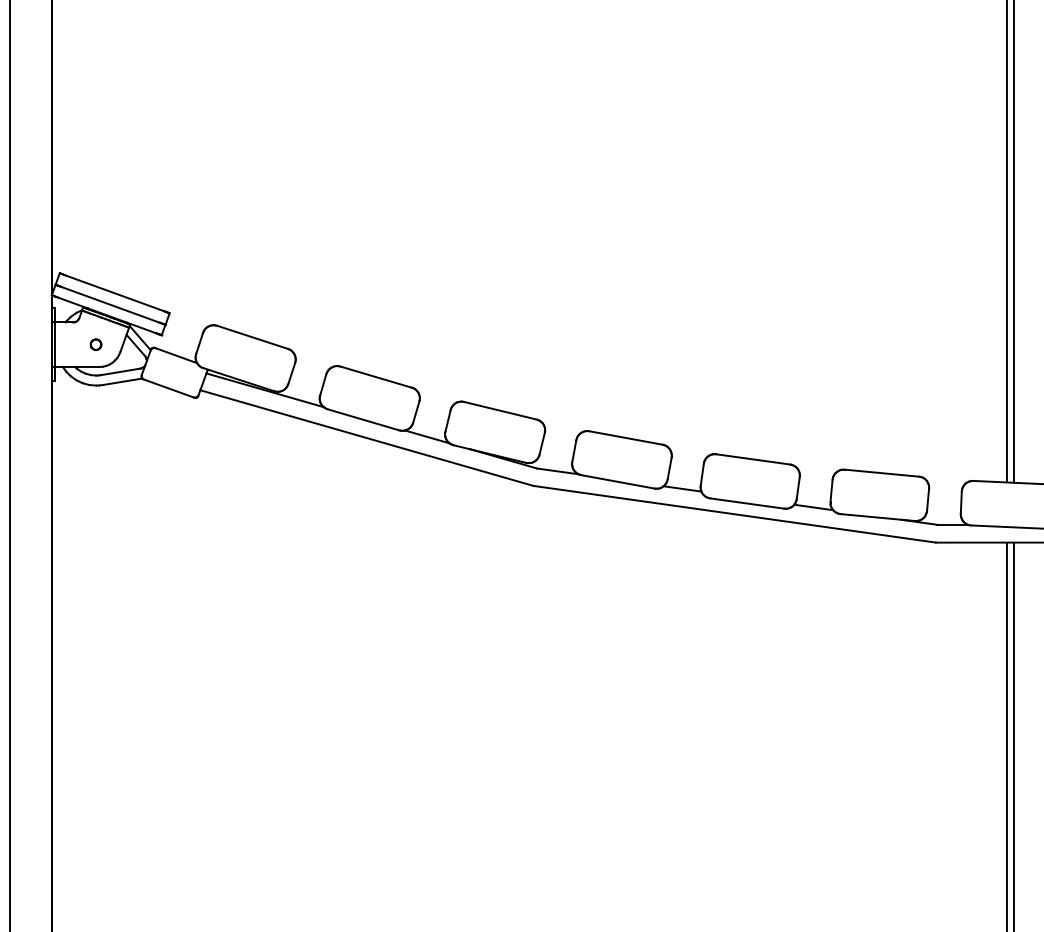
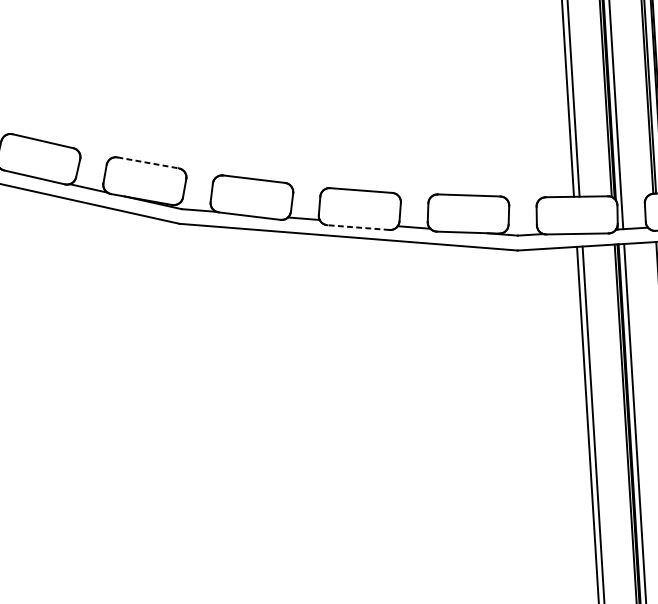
line: (500, 410) -> (148, 162), solid -> dashed
line: (746, 503) -> (357, 227), solid -> dashed

